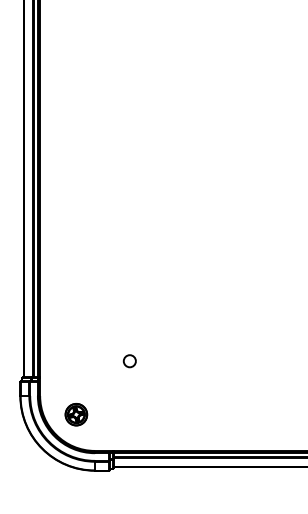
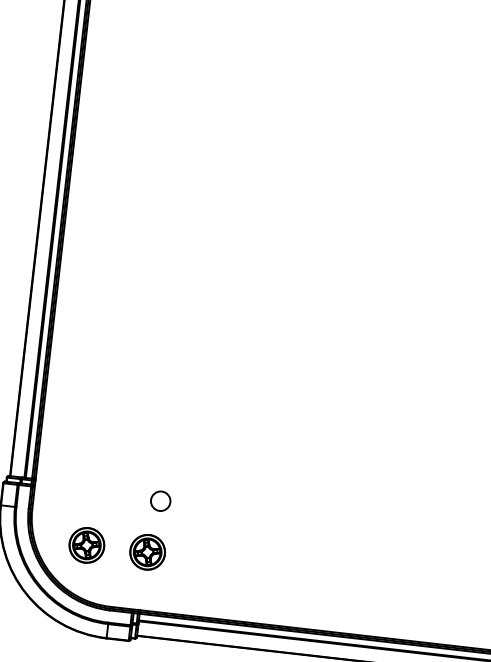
circle: (129, 361) -> (160, 501), moved
part: (114, 414) -> (147, 552), added

